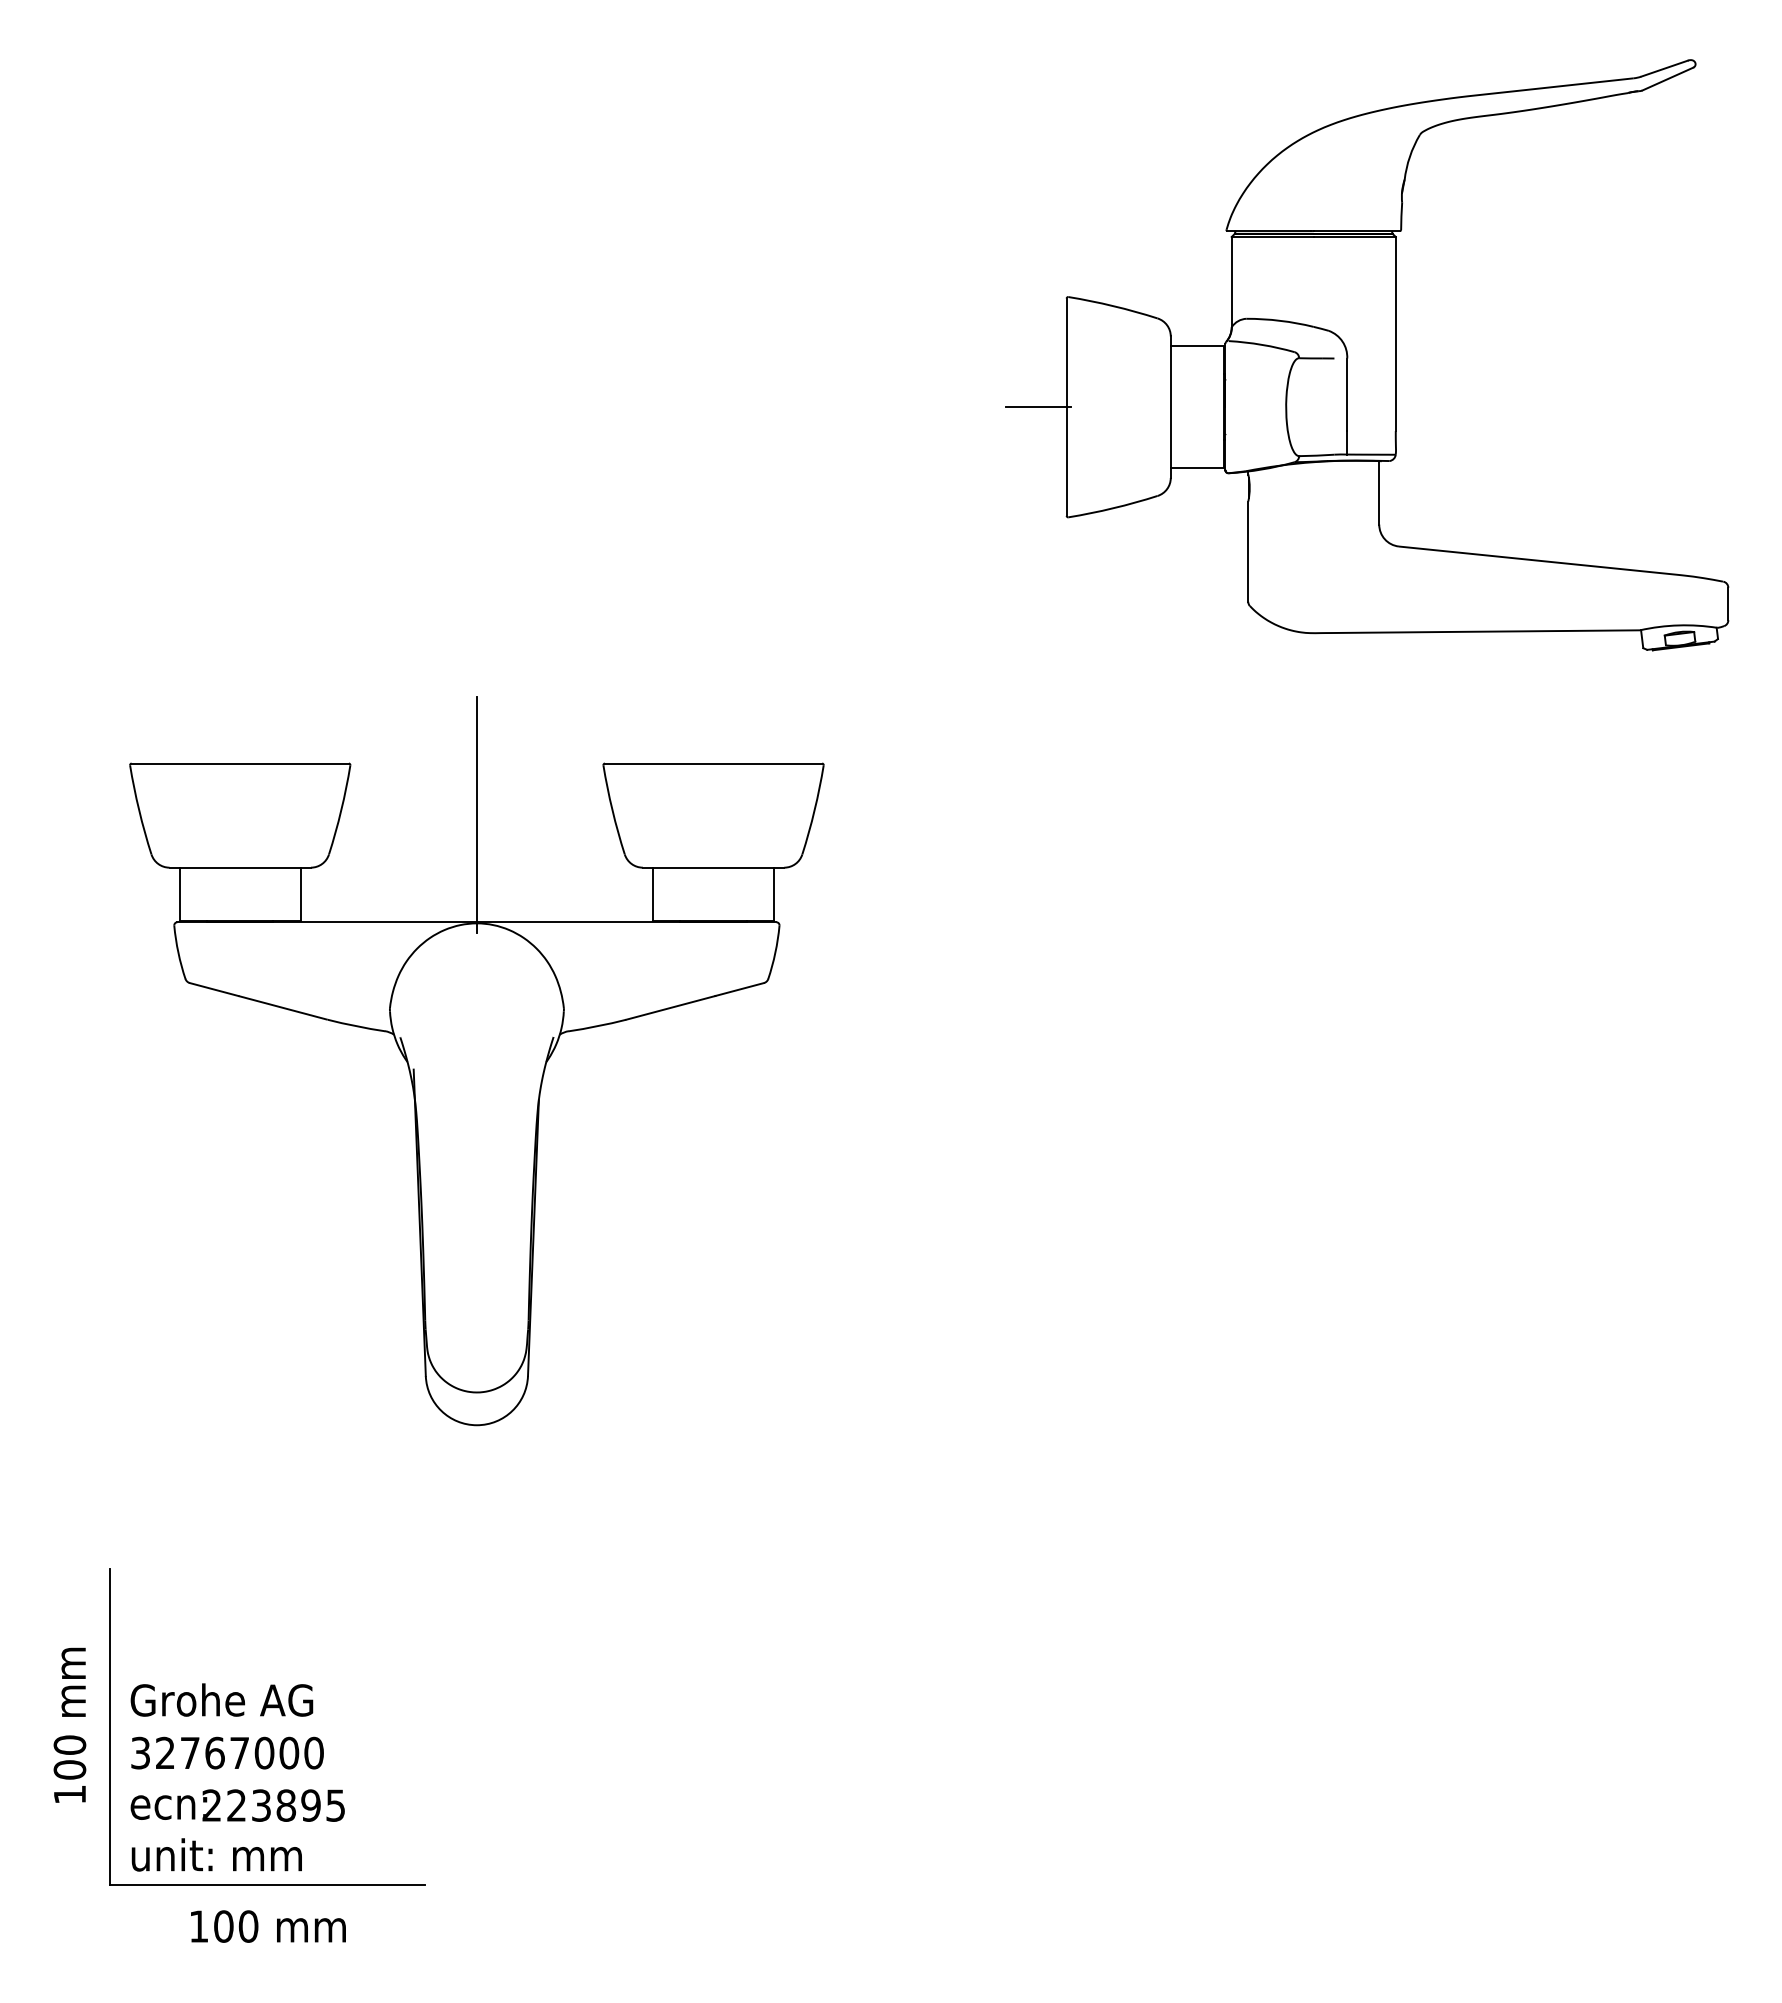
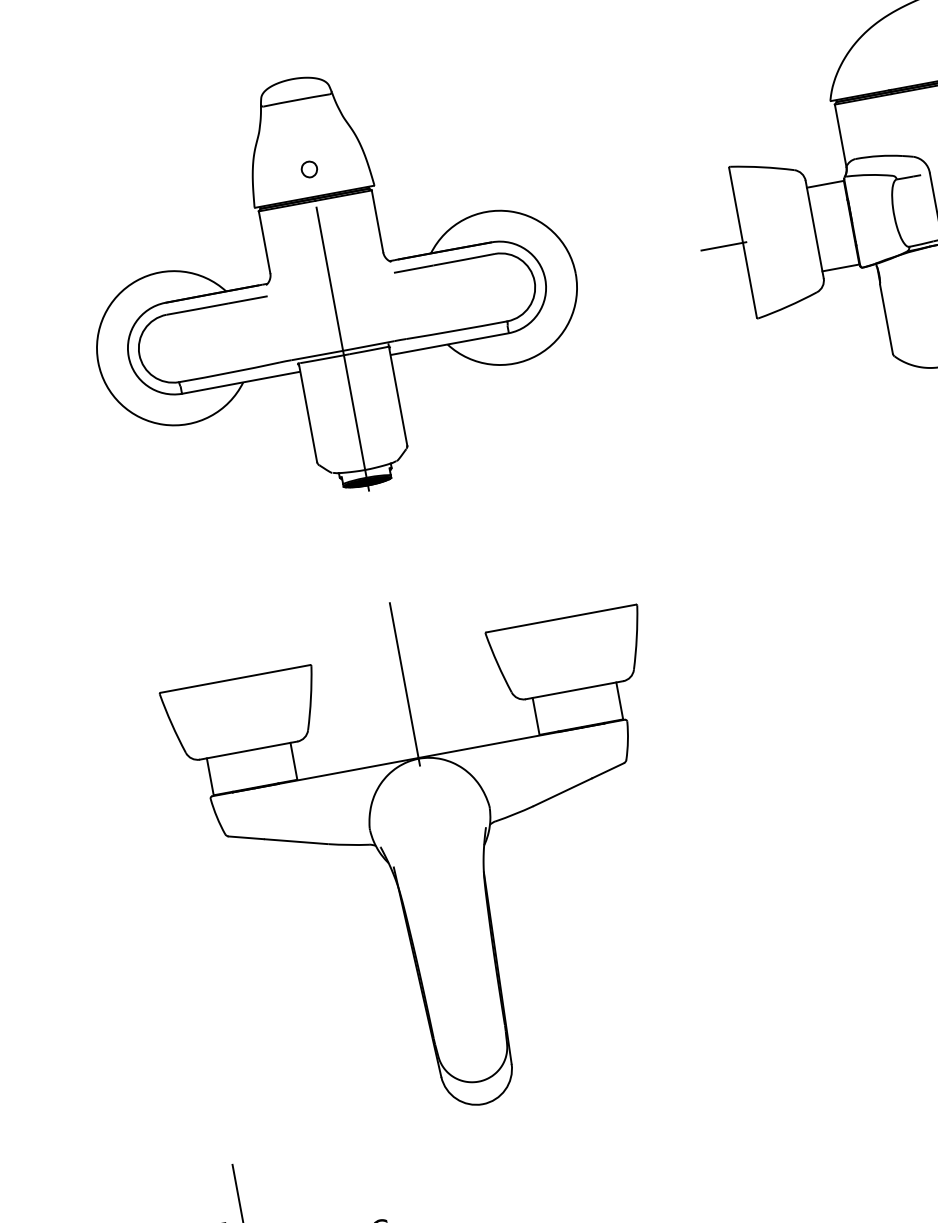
part: (476, 358) -> (330, 284), added
part: (476, 1061) -> (436, 853), moved

